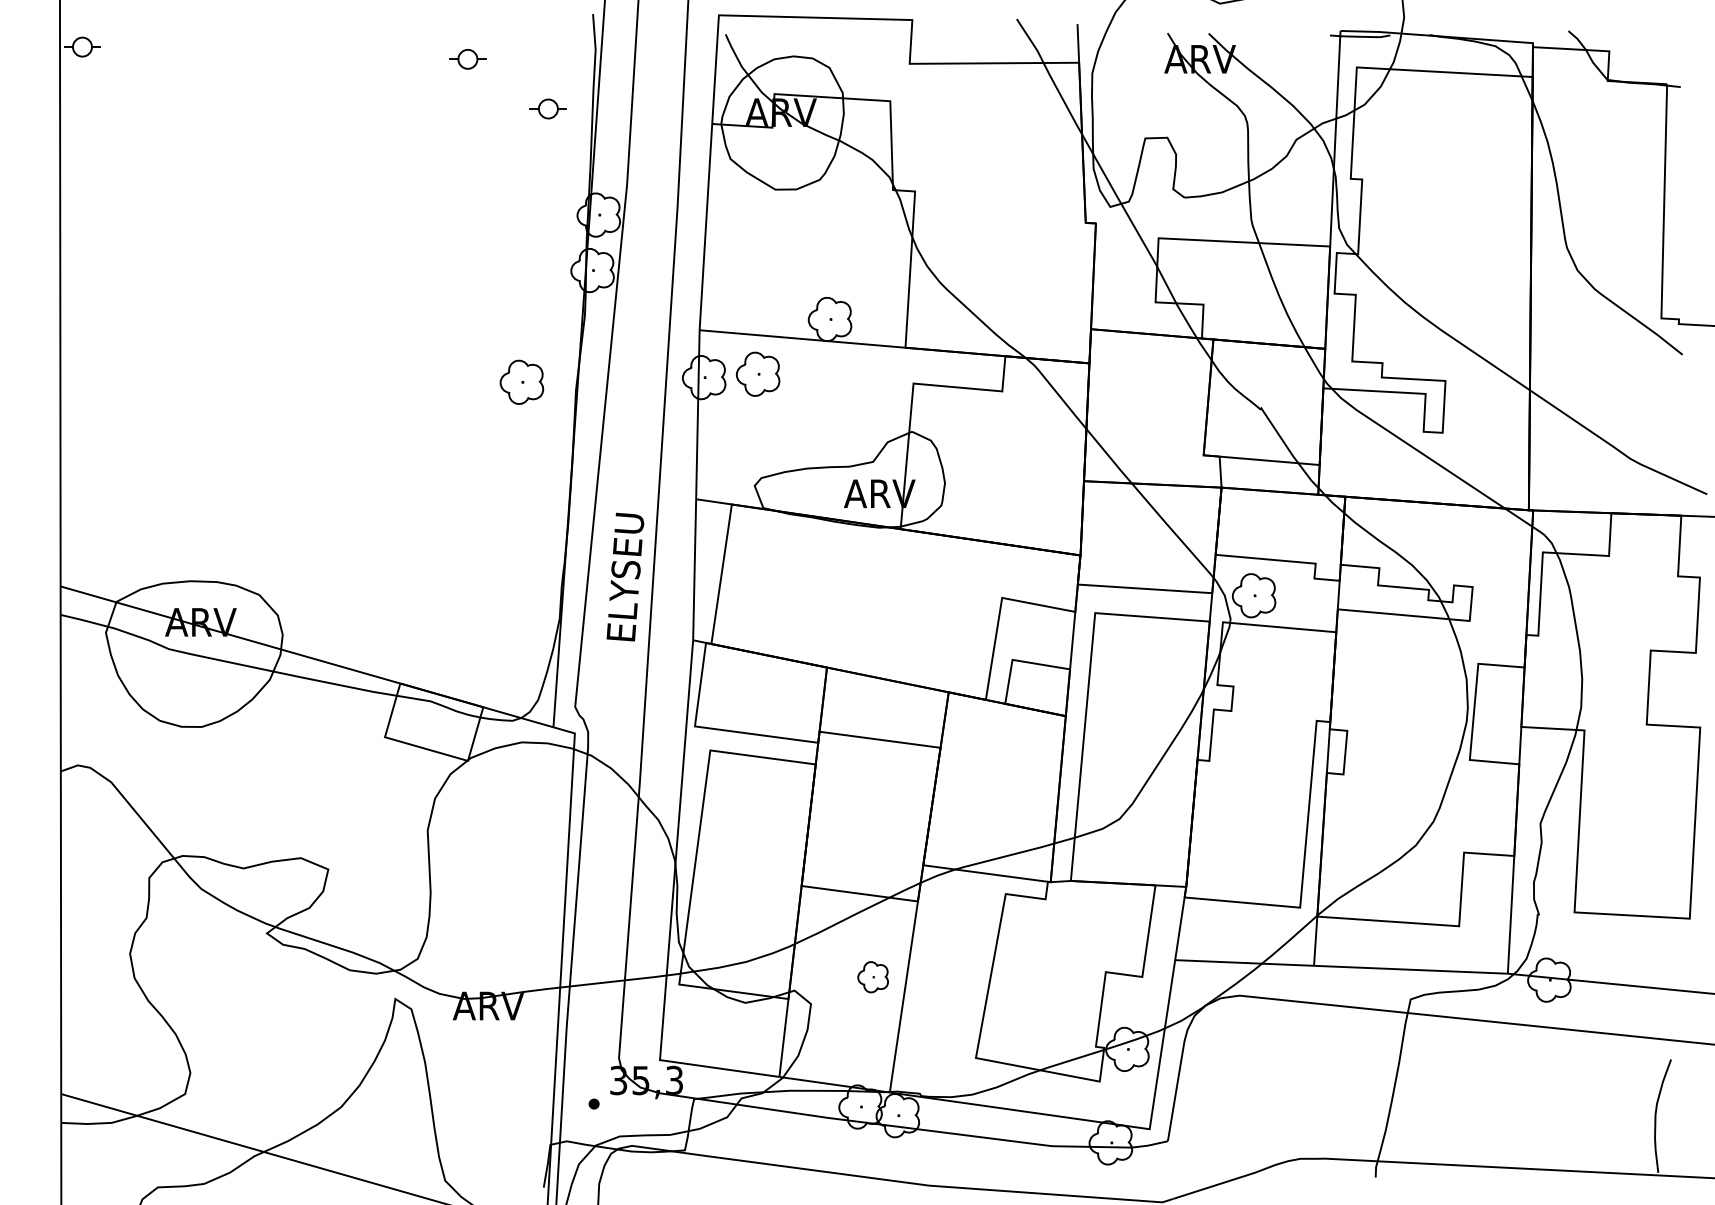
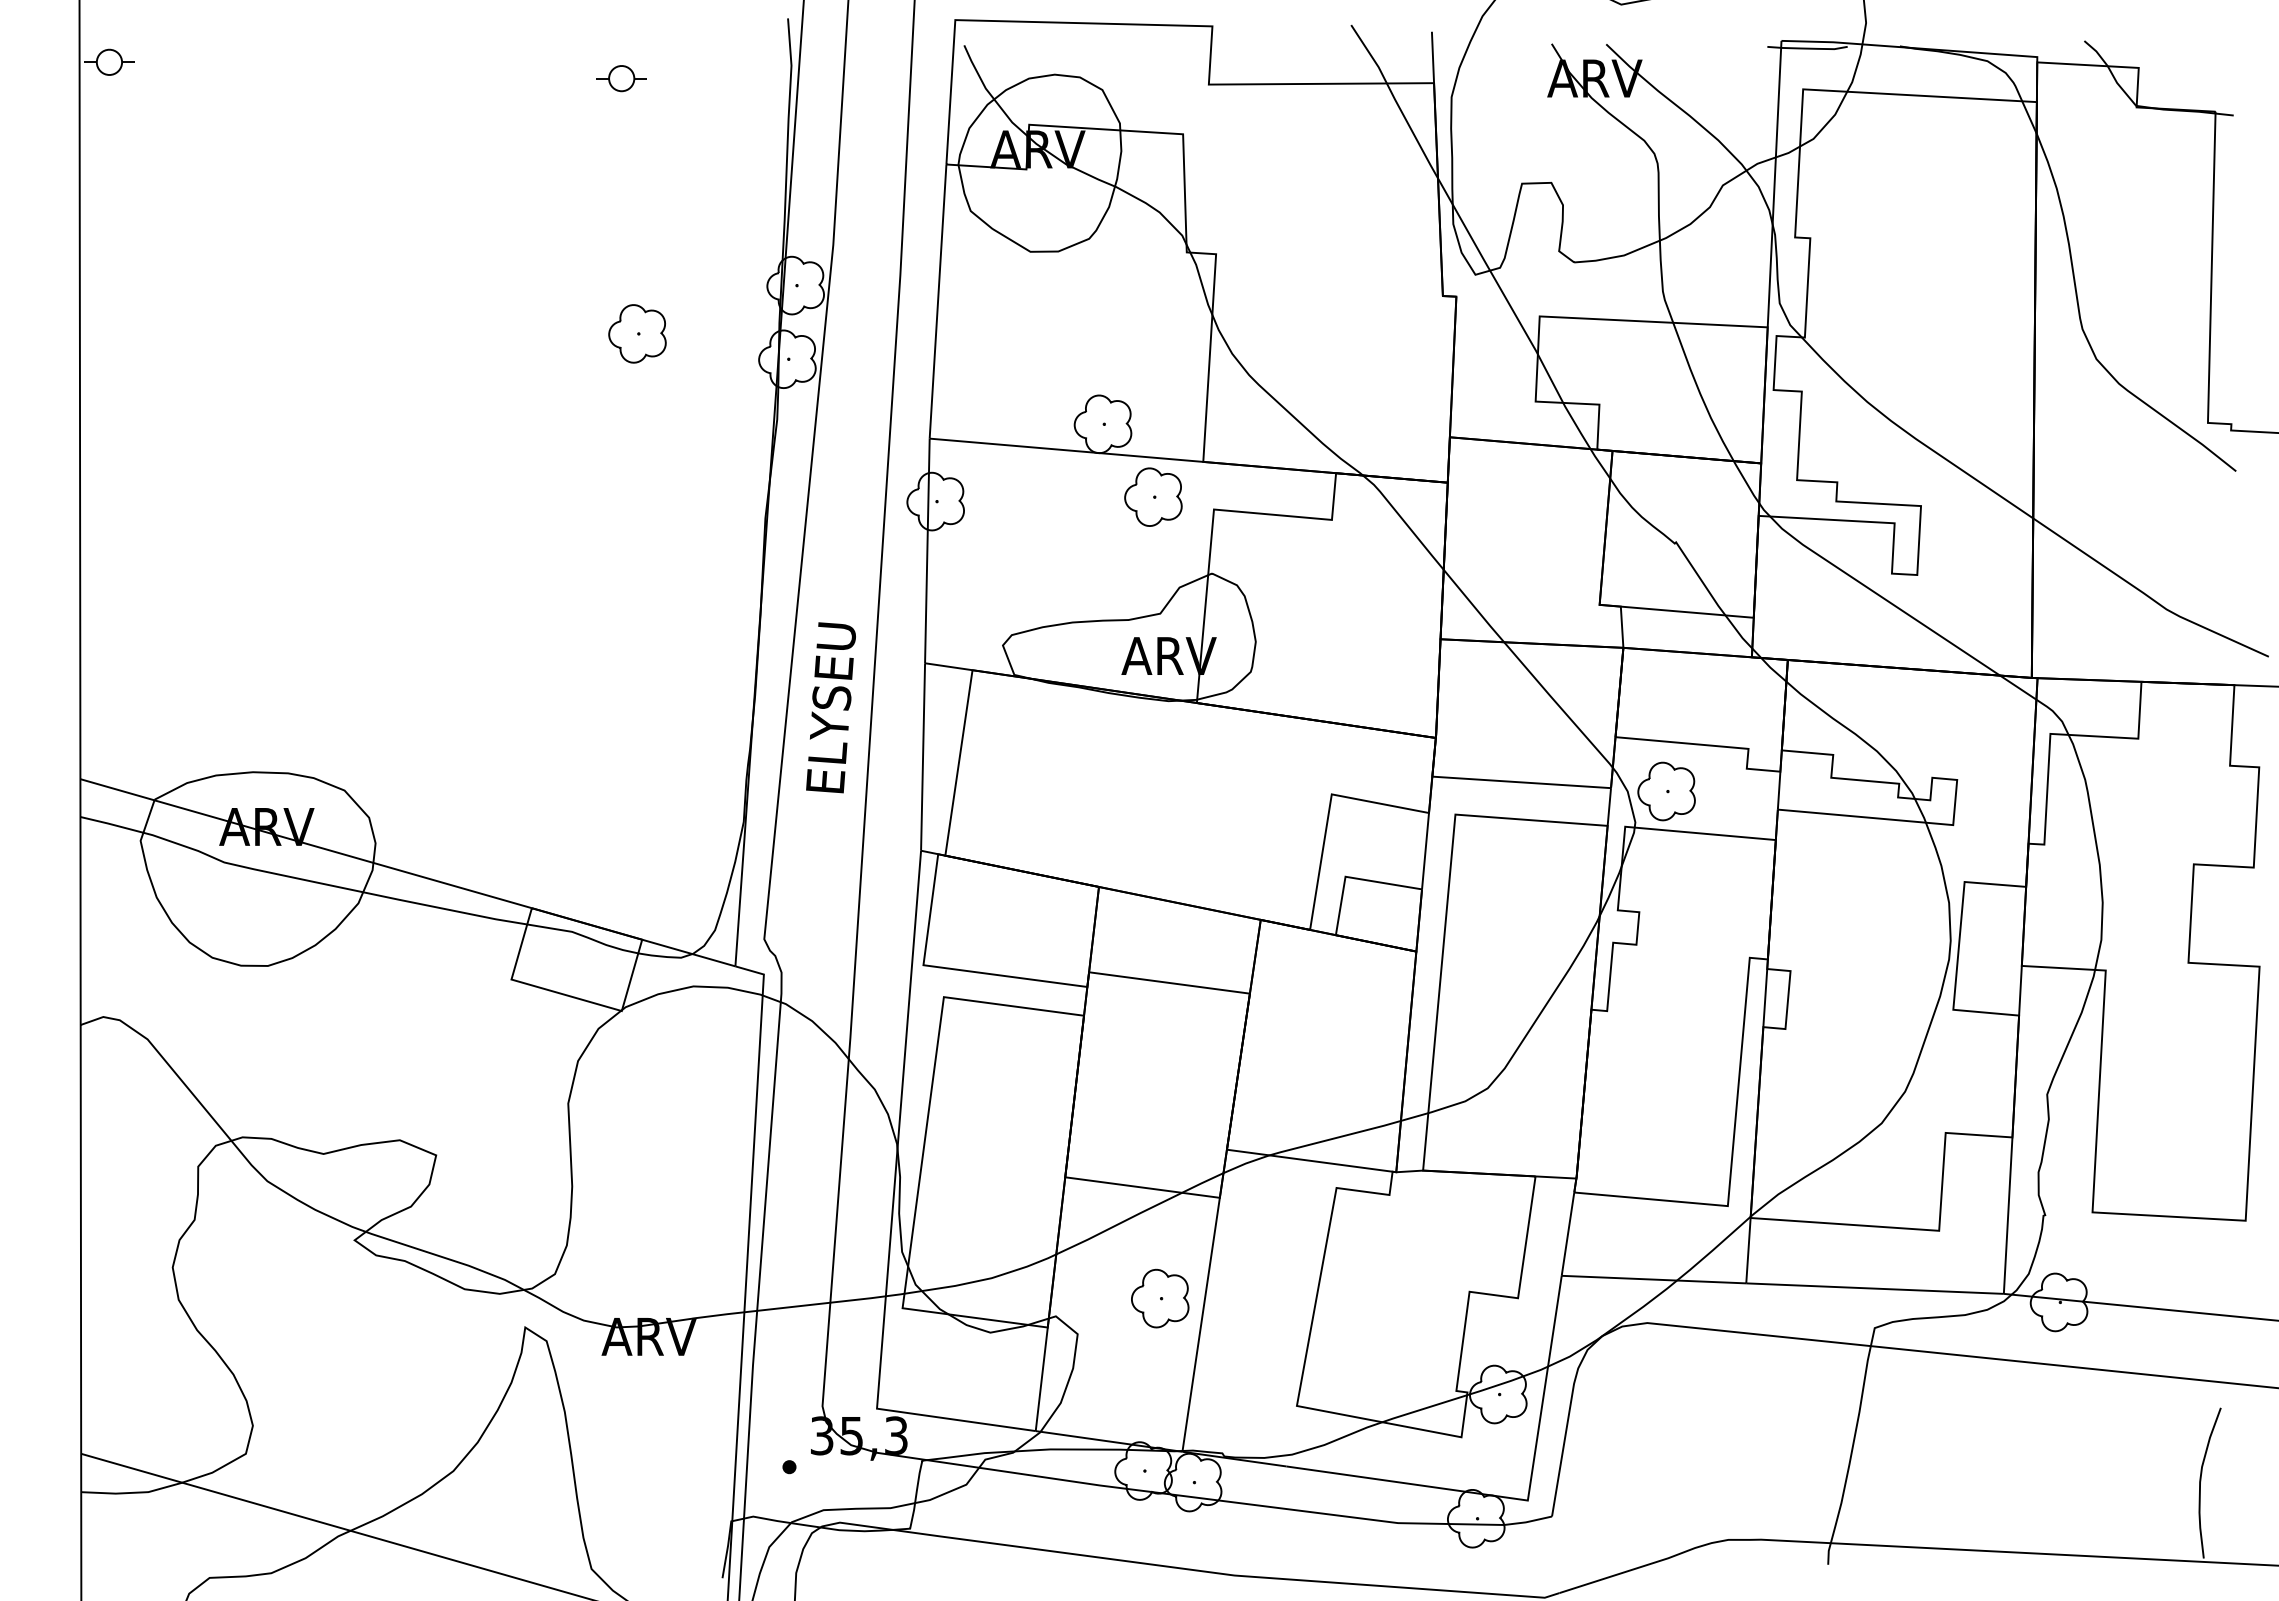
part: (548, 108) -> (728, 144), removed
part: (758, 373) -> (1153, 496), moved
part: (521, 382) -> (637, 333), moved
text: (625, 576) -> (830, 707), moved
part: (873, 977) -> (1160, 1298), size x1.43

